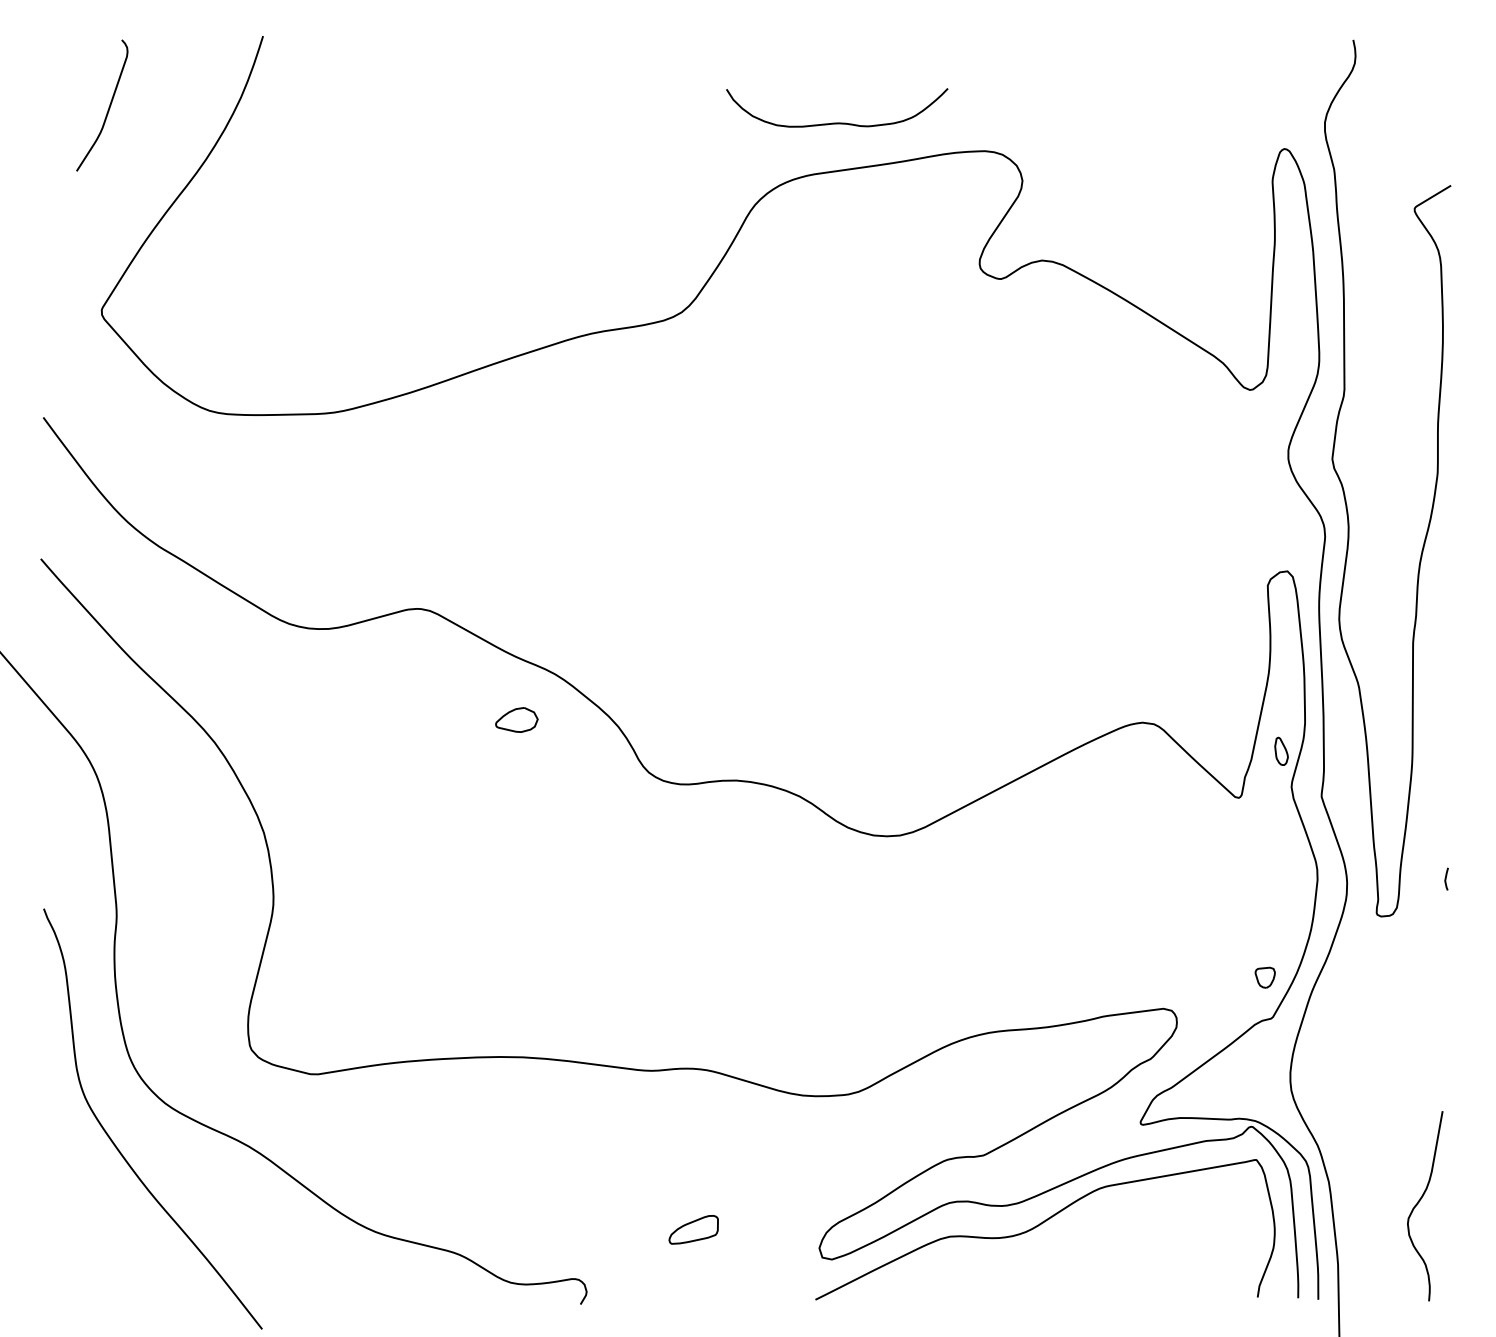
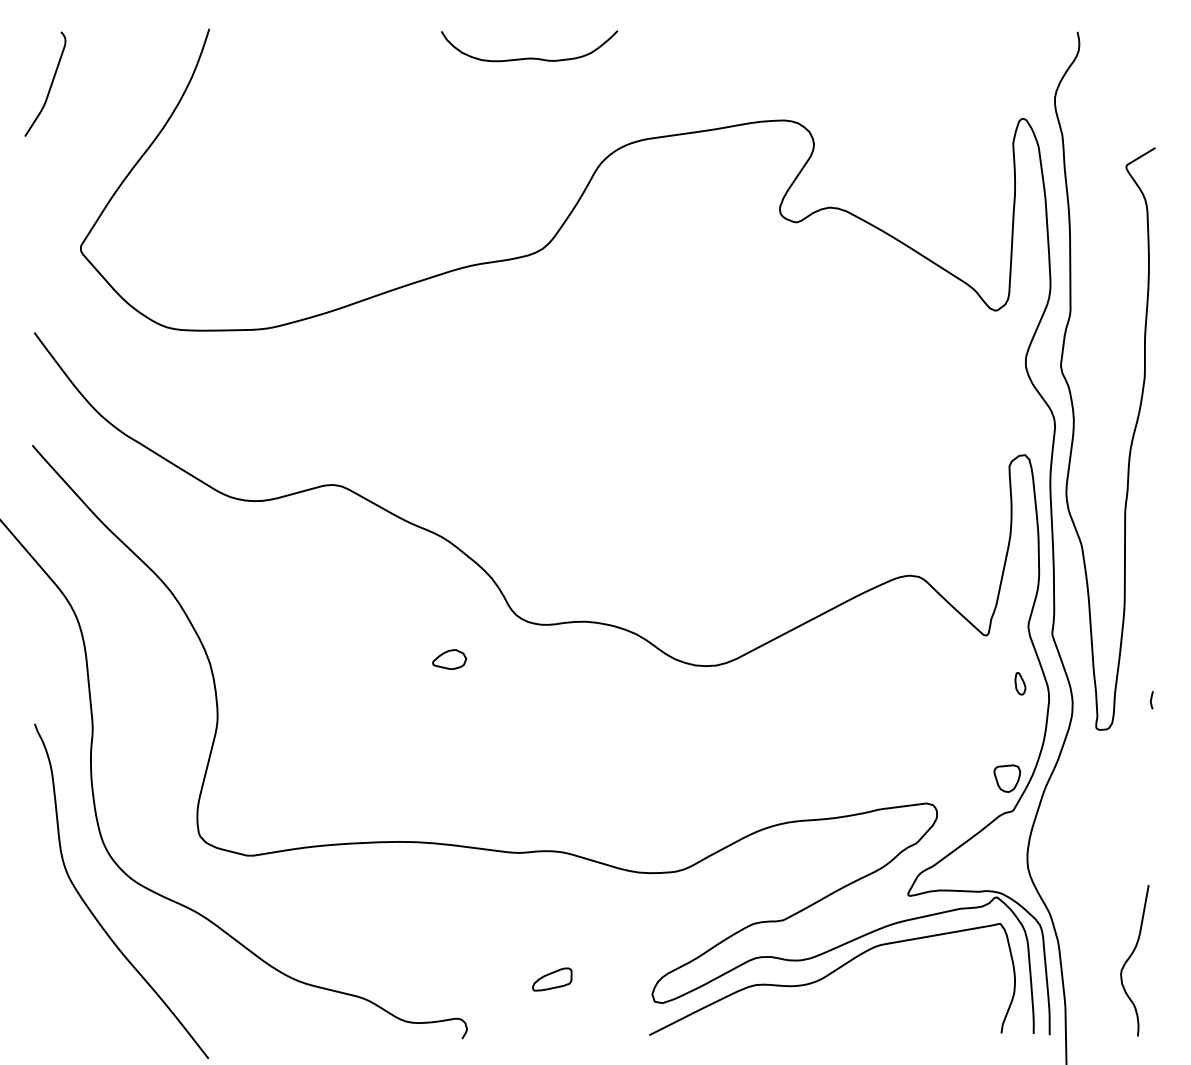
curve: (108, 107) -> (50, 85), moved
curve: (837, 122) -> (529, 57), moved
part: (516, 719) -> (449, 659), moved
part: (1281, 750) -> (1020, 683), moved
part: (1265, 977) -> (1007, 778), size x1.67

